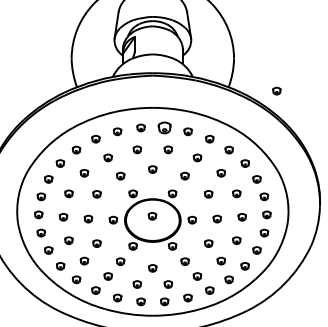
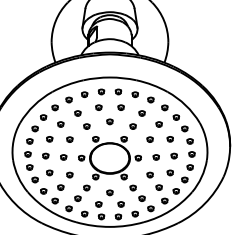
part: (276, 91) -> (198, 65), removed
part: (164, 127) -> (118, 91), size x0.62
part: (152, 216) -> (109, 155), removed

